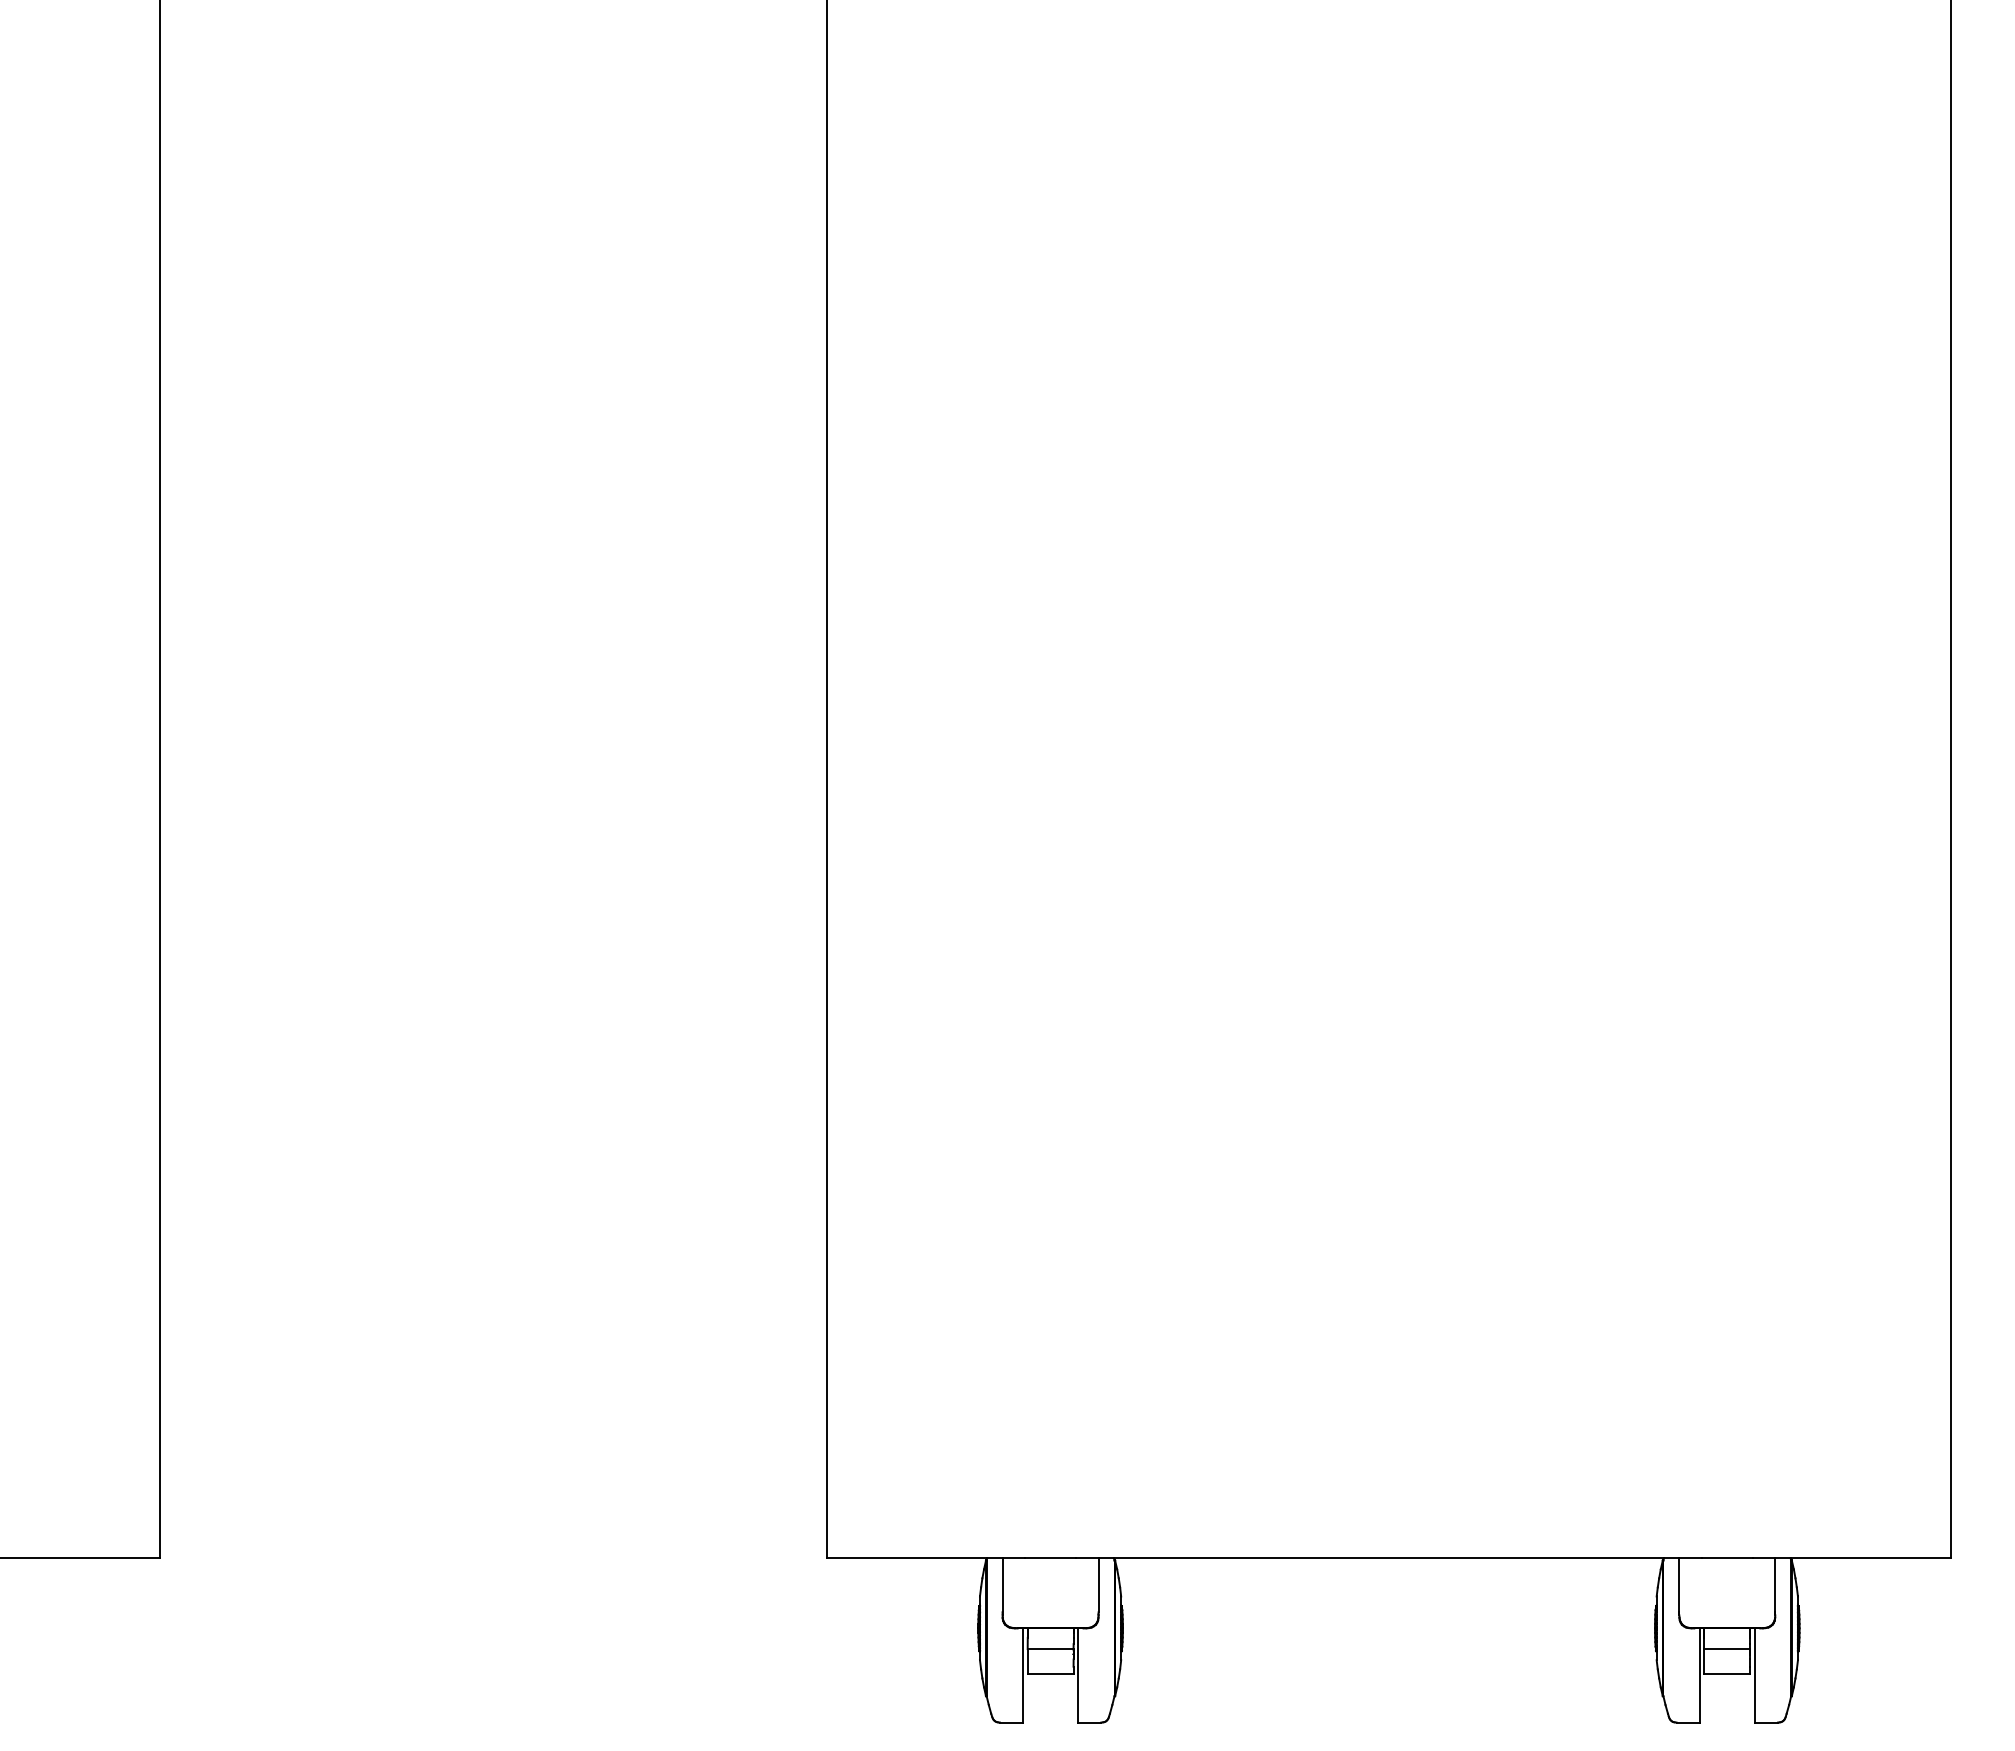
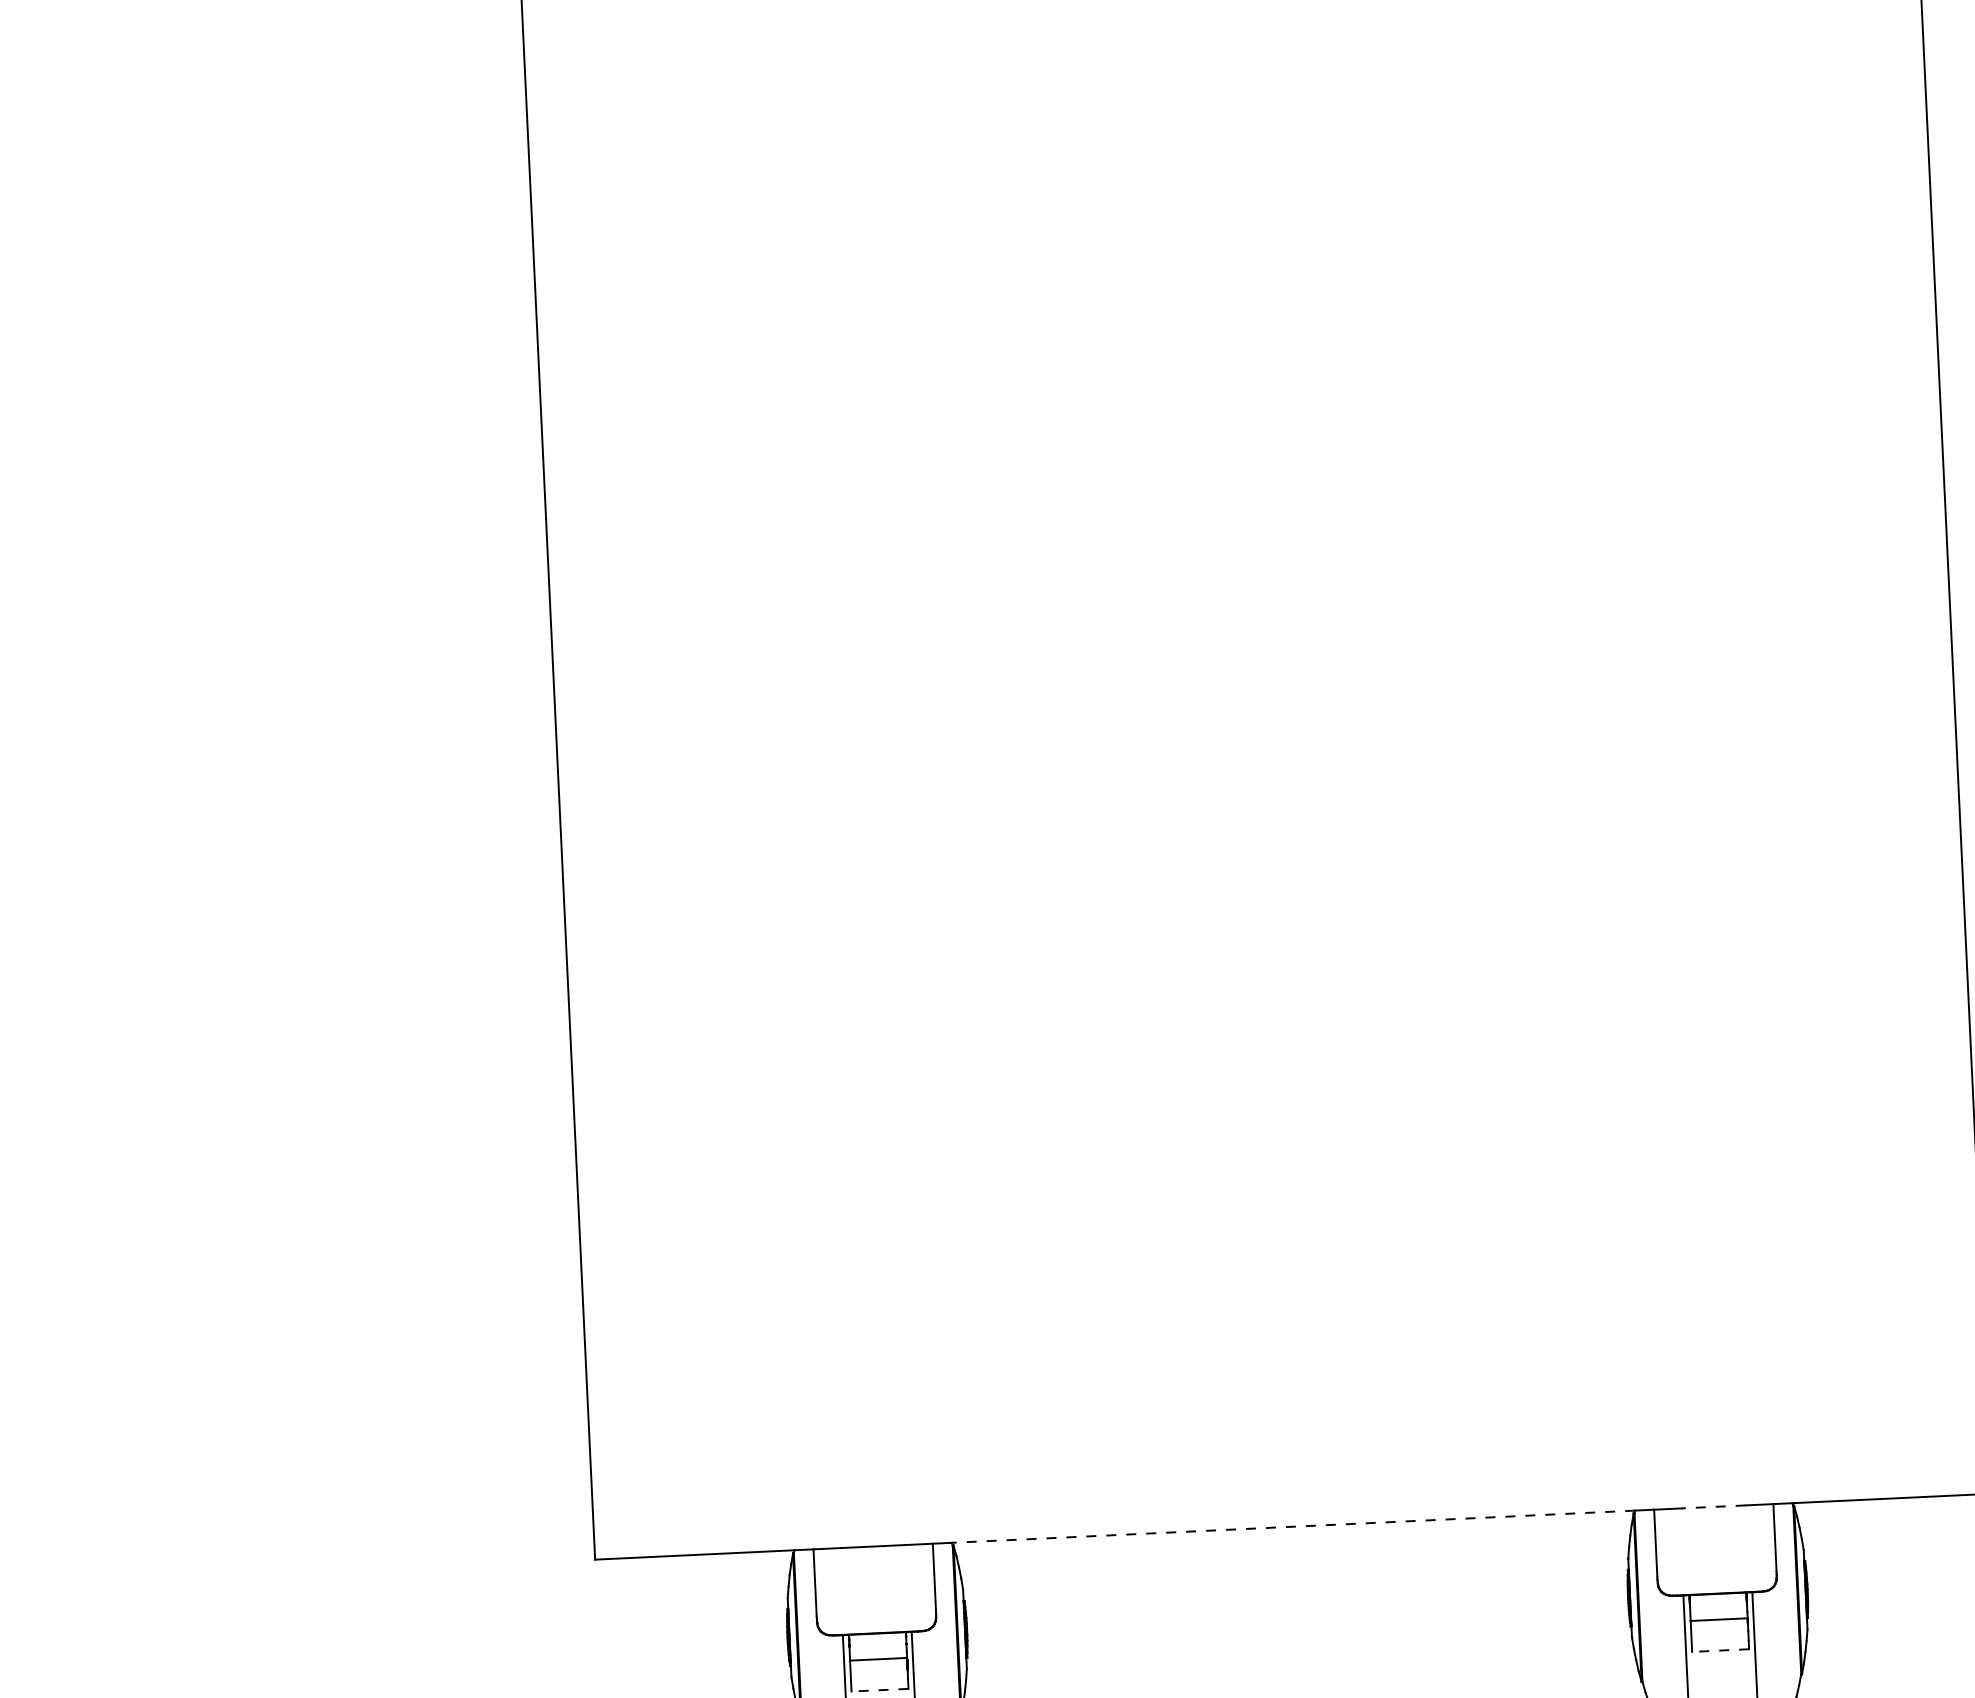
line: (1388, 1558) -> (1292, 1526), solid -> dashed
line: (1727, 1558) -> (1714, 1507), solid -> dashed
line: (1050, 1674) -> (879, 1690), solid -> dashed
line: (1727, 1674) -> (1720, 1651), solid -> dashed

